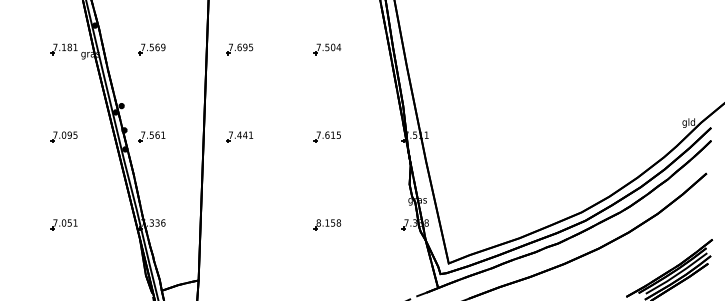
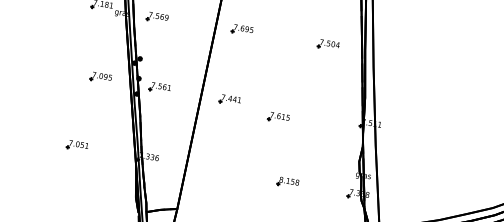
part: (151, 49) -> (157, 17), moved
part: (327, 49) -> (328, 45), moved
part: (63, 136) -> (100, 77), moved
part: (326, 136) -> (278, 117), moved

